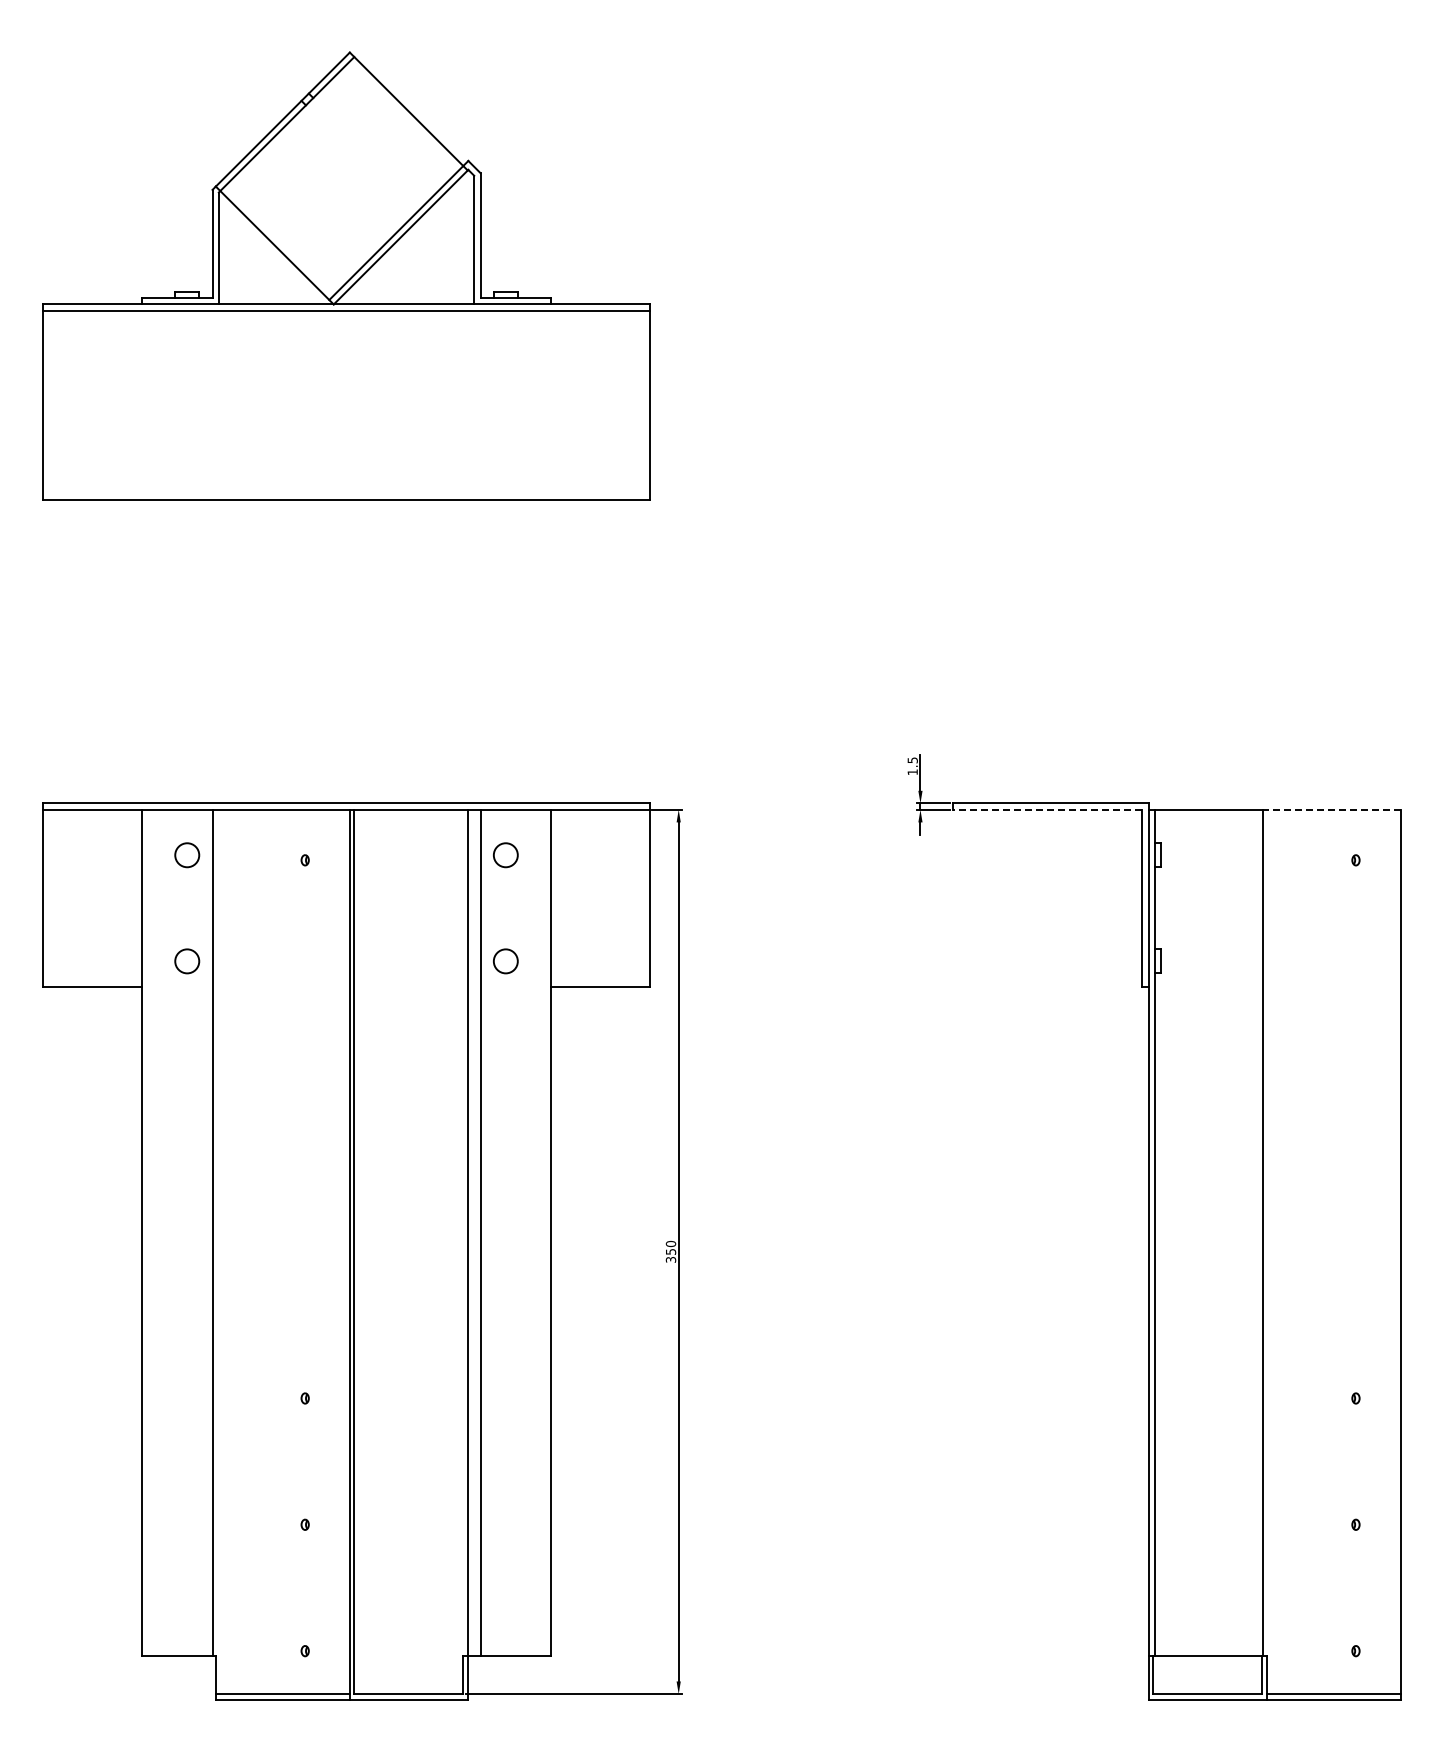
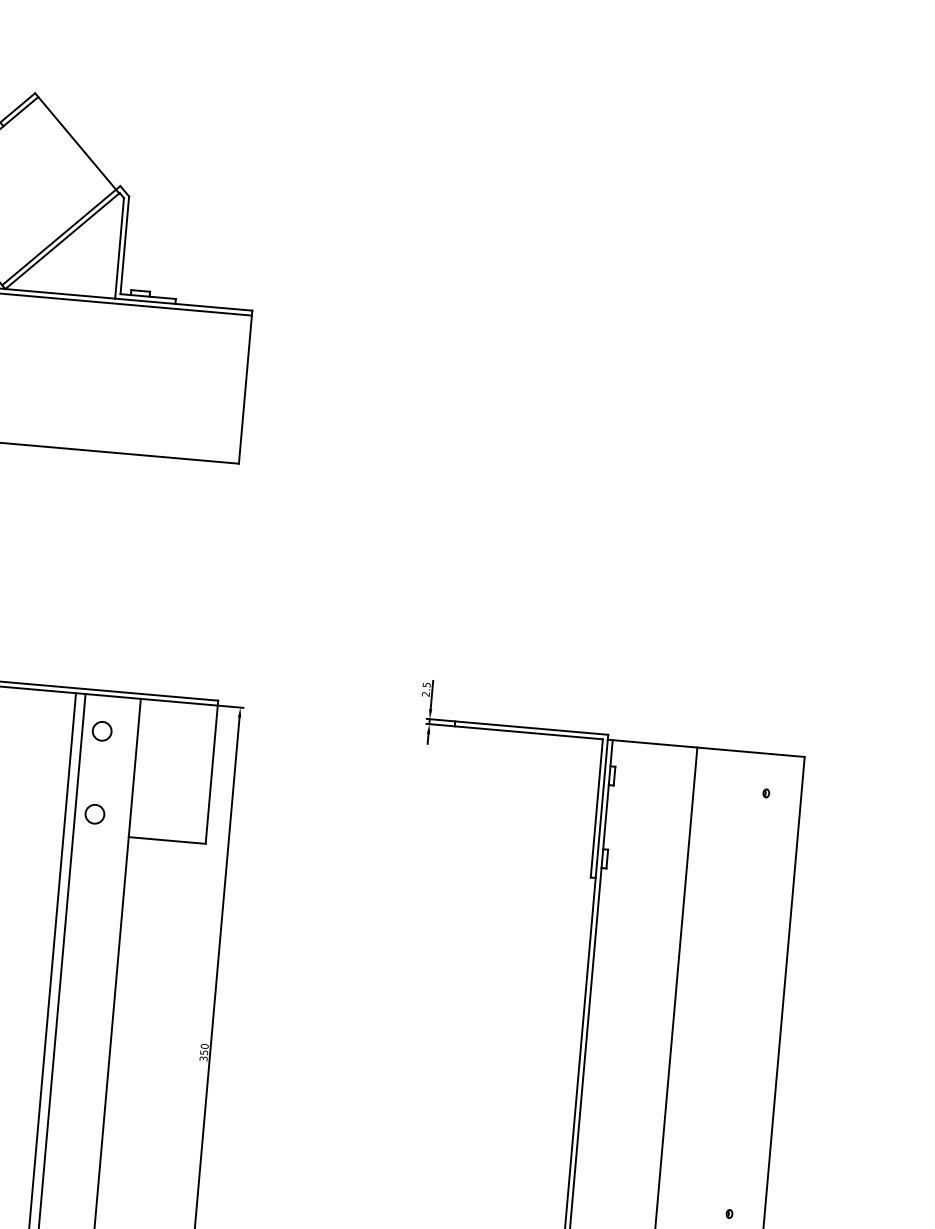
text: (912, 772) -> (425, 694), 1.5 -> 2.5
line: (1047, 809) -> (528, 732), dashed -> solid
line: (1331, 809) -> (750, 752), dashed -> solid

